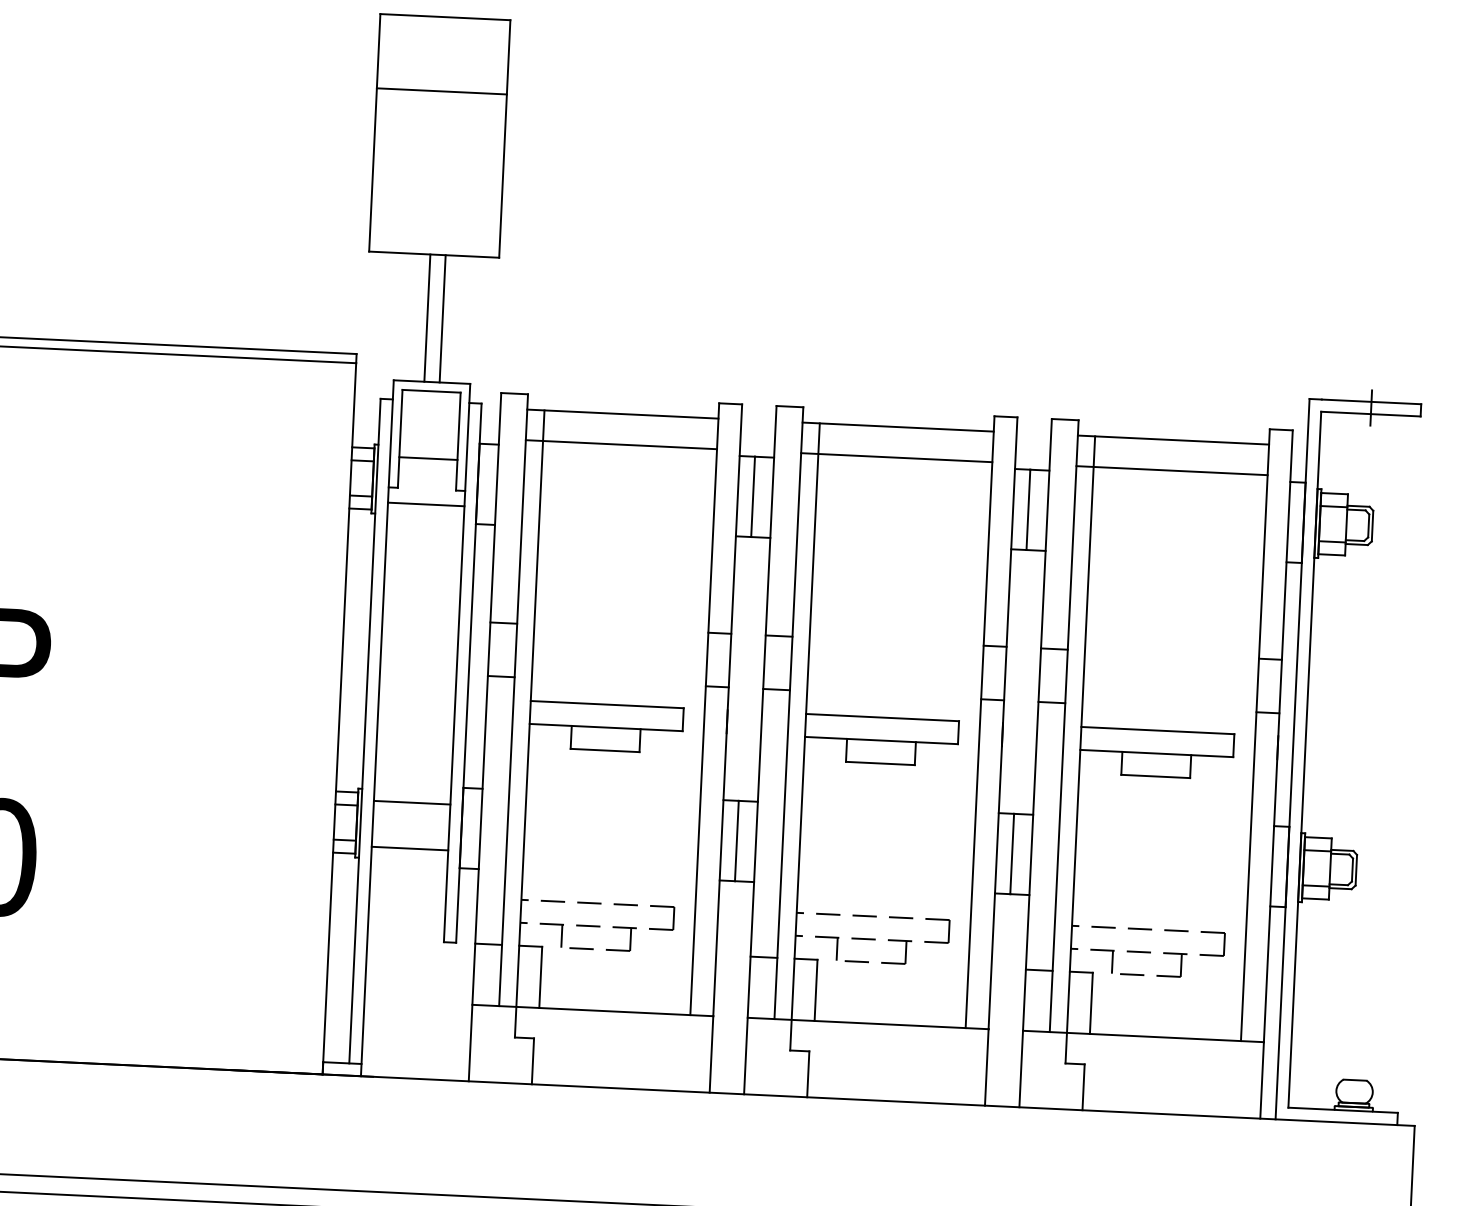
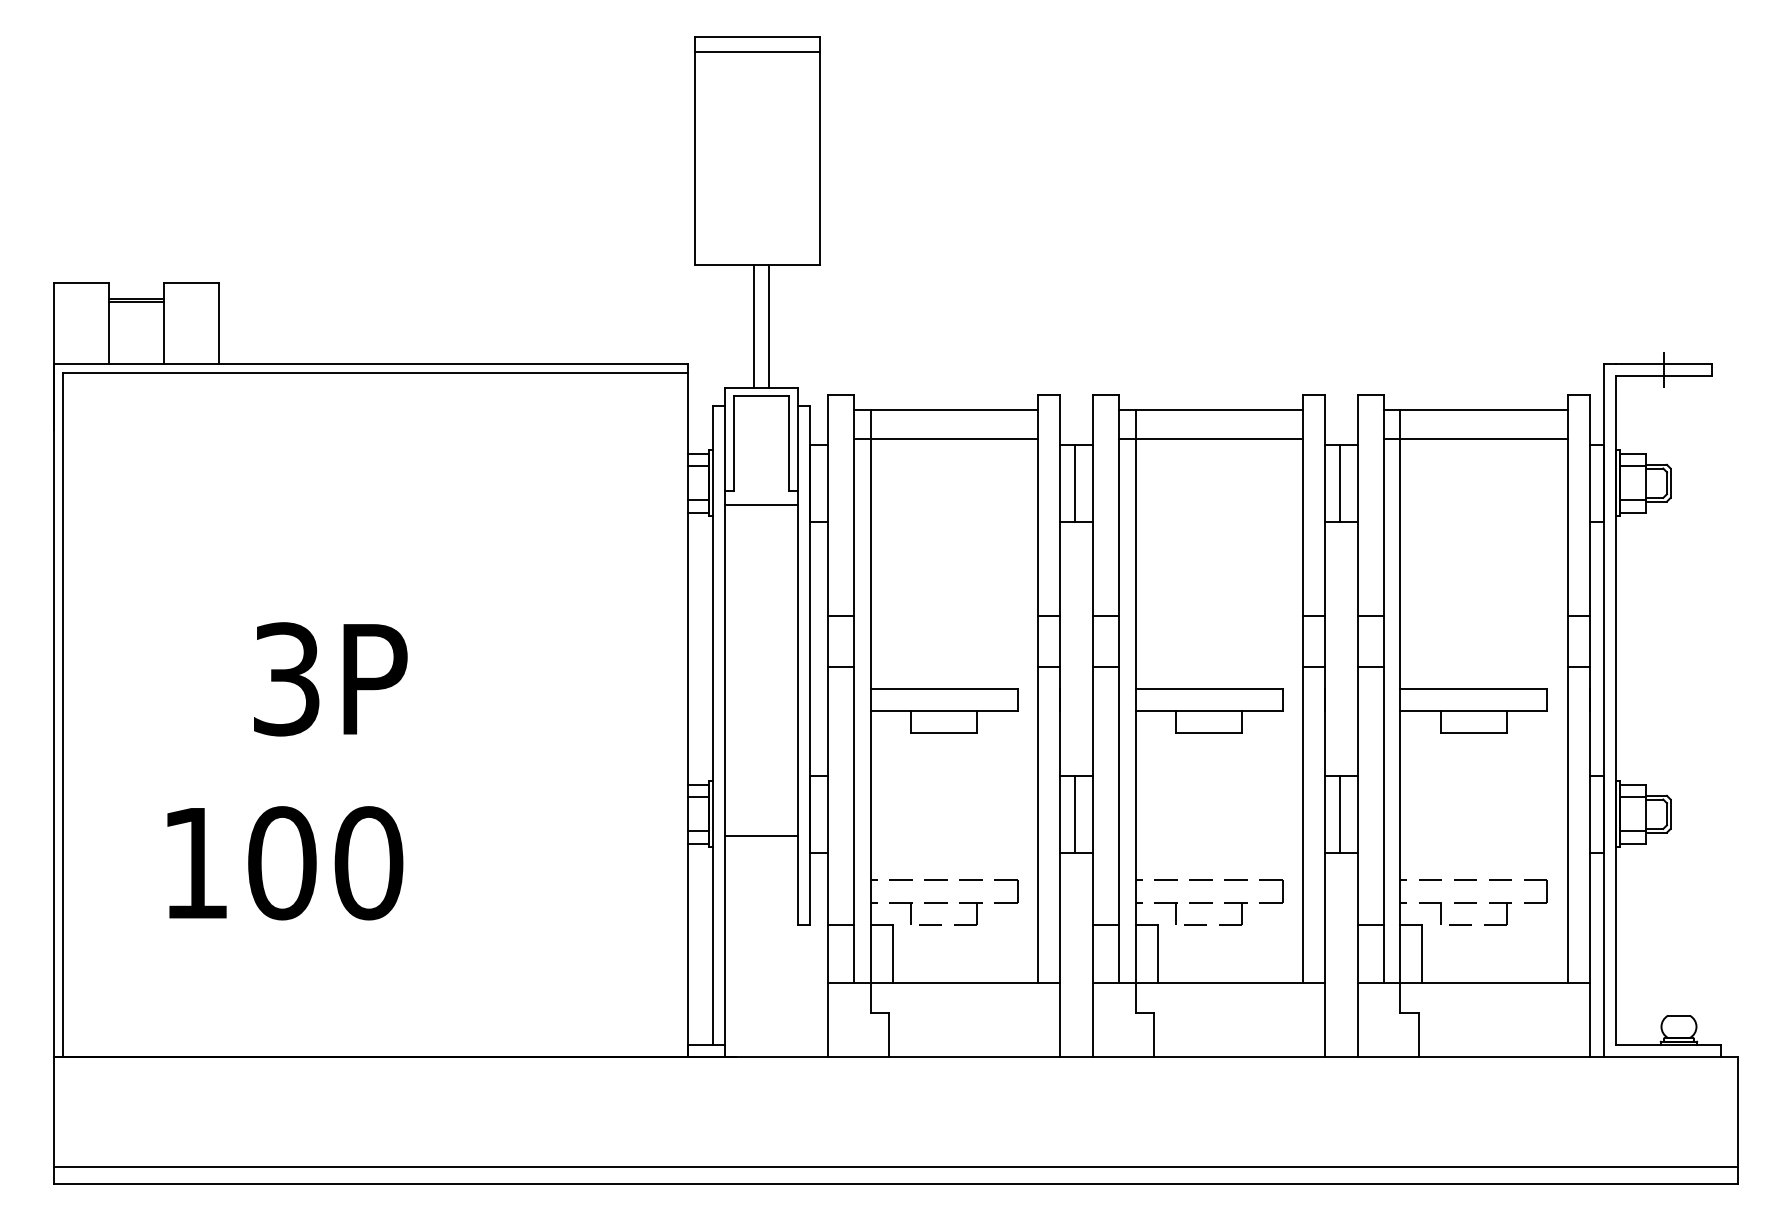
line: (441, 91) -> (757, 52), moved
line: (428, 458) -> (761, 461), removed
line: (412, 803) -> (761, 792), removed

